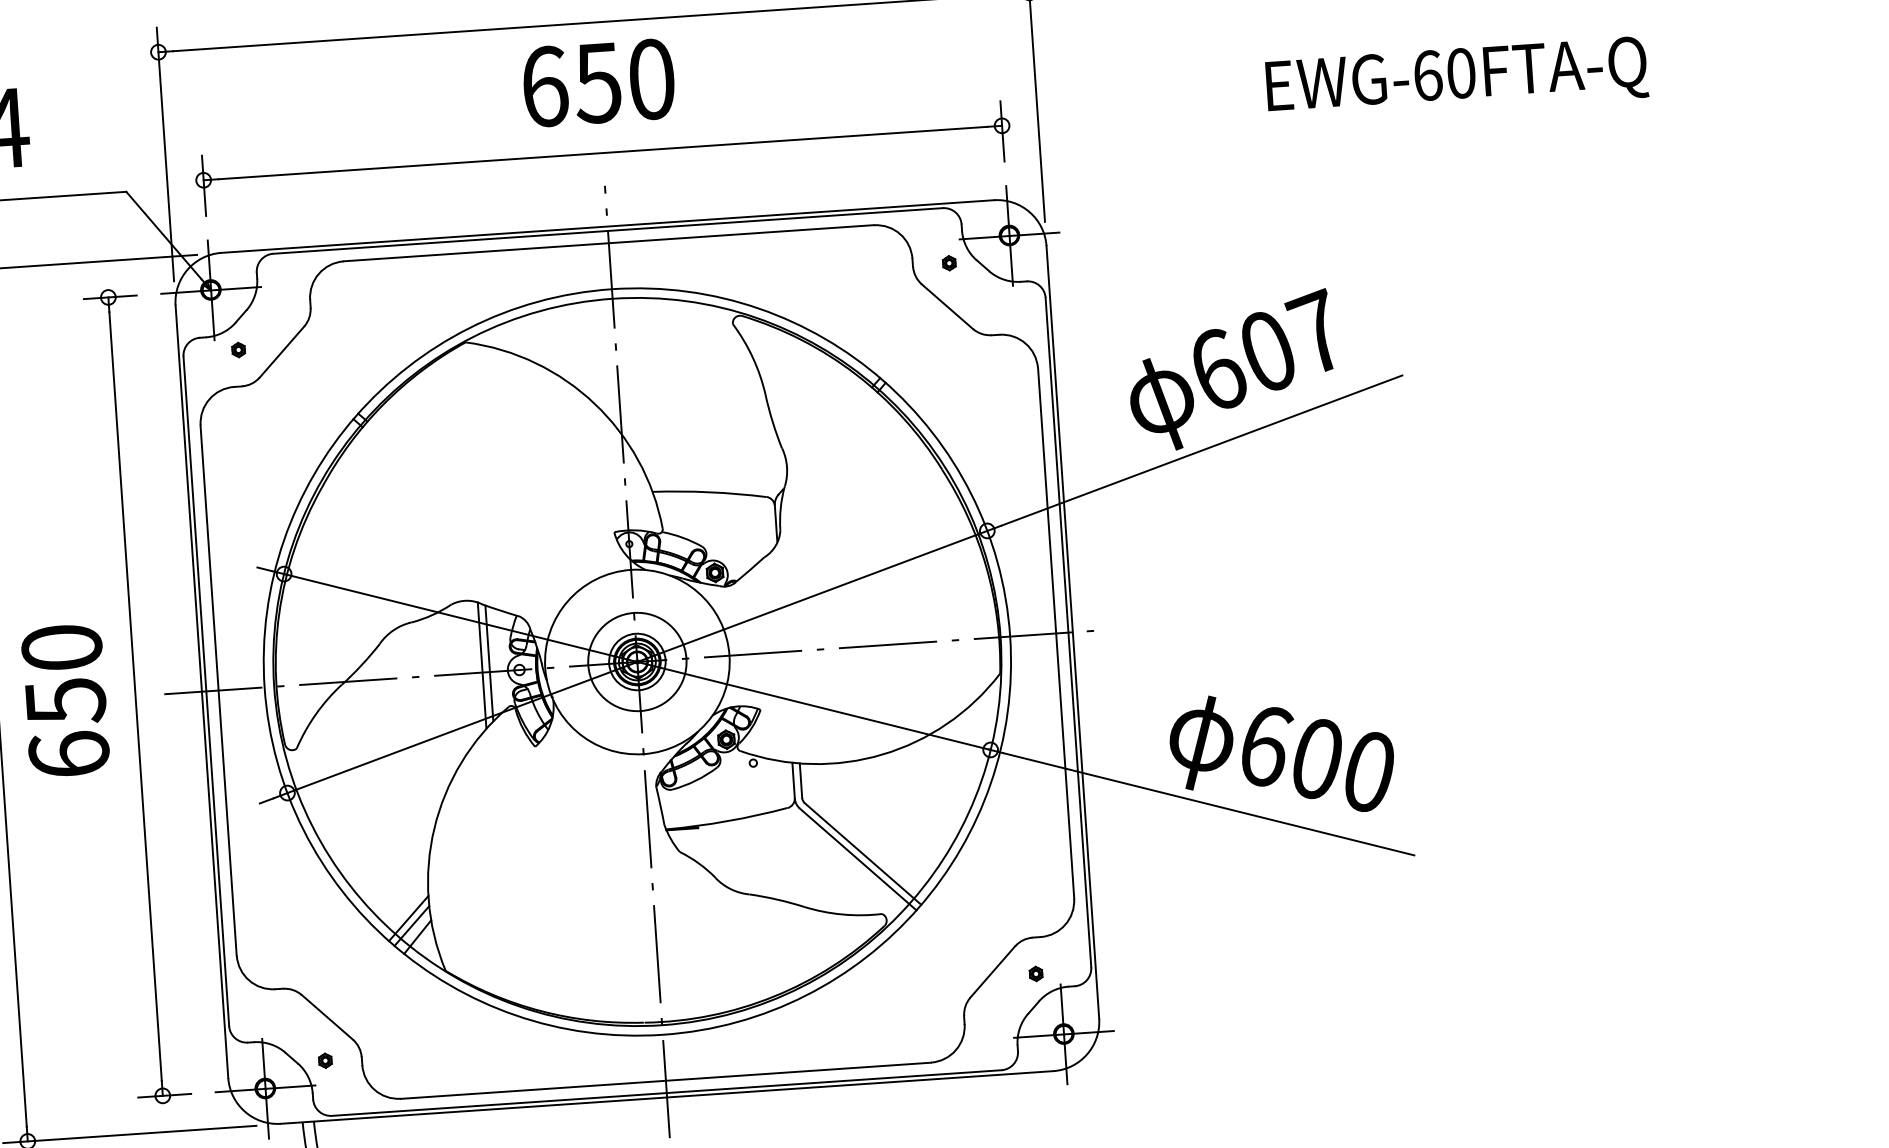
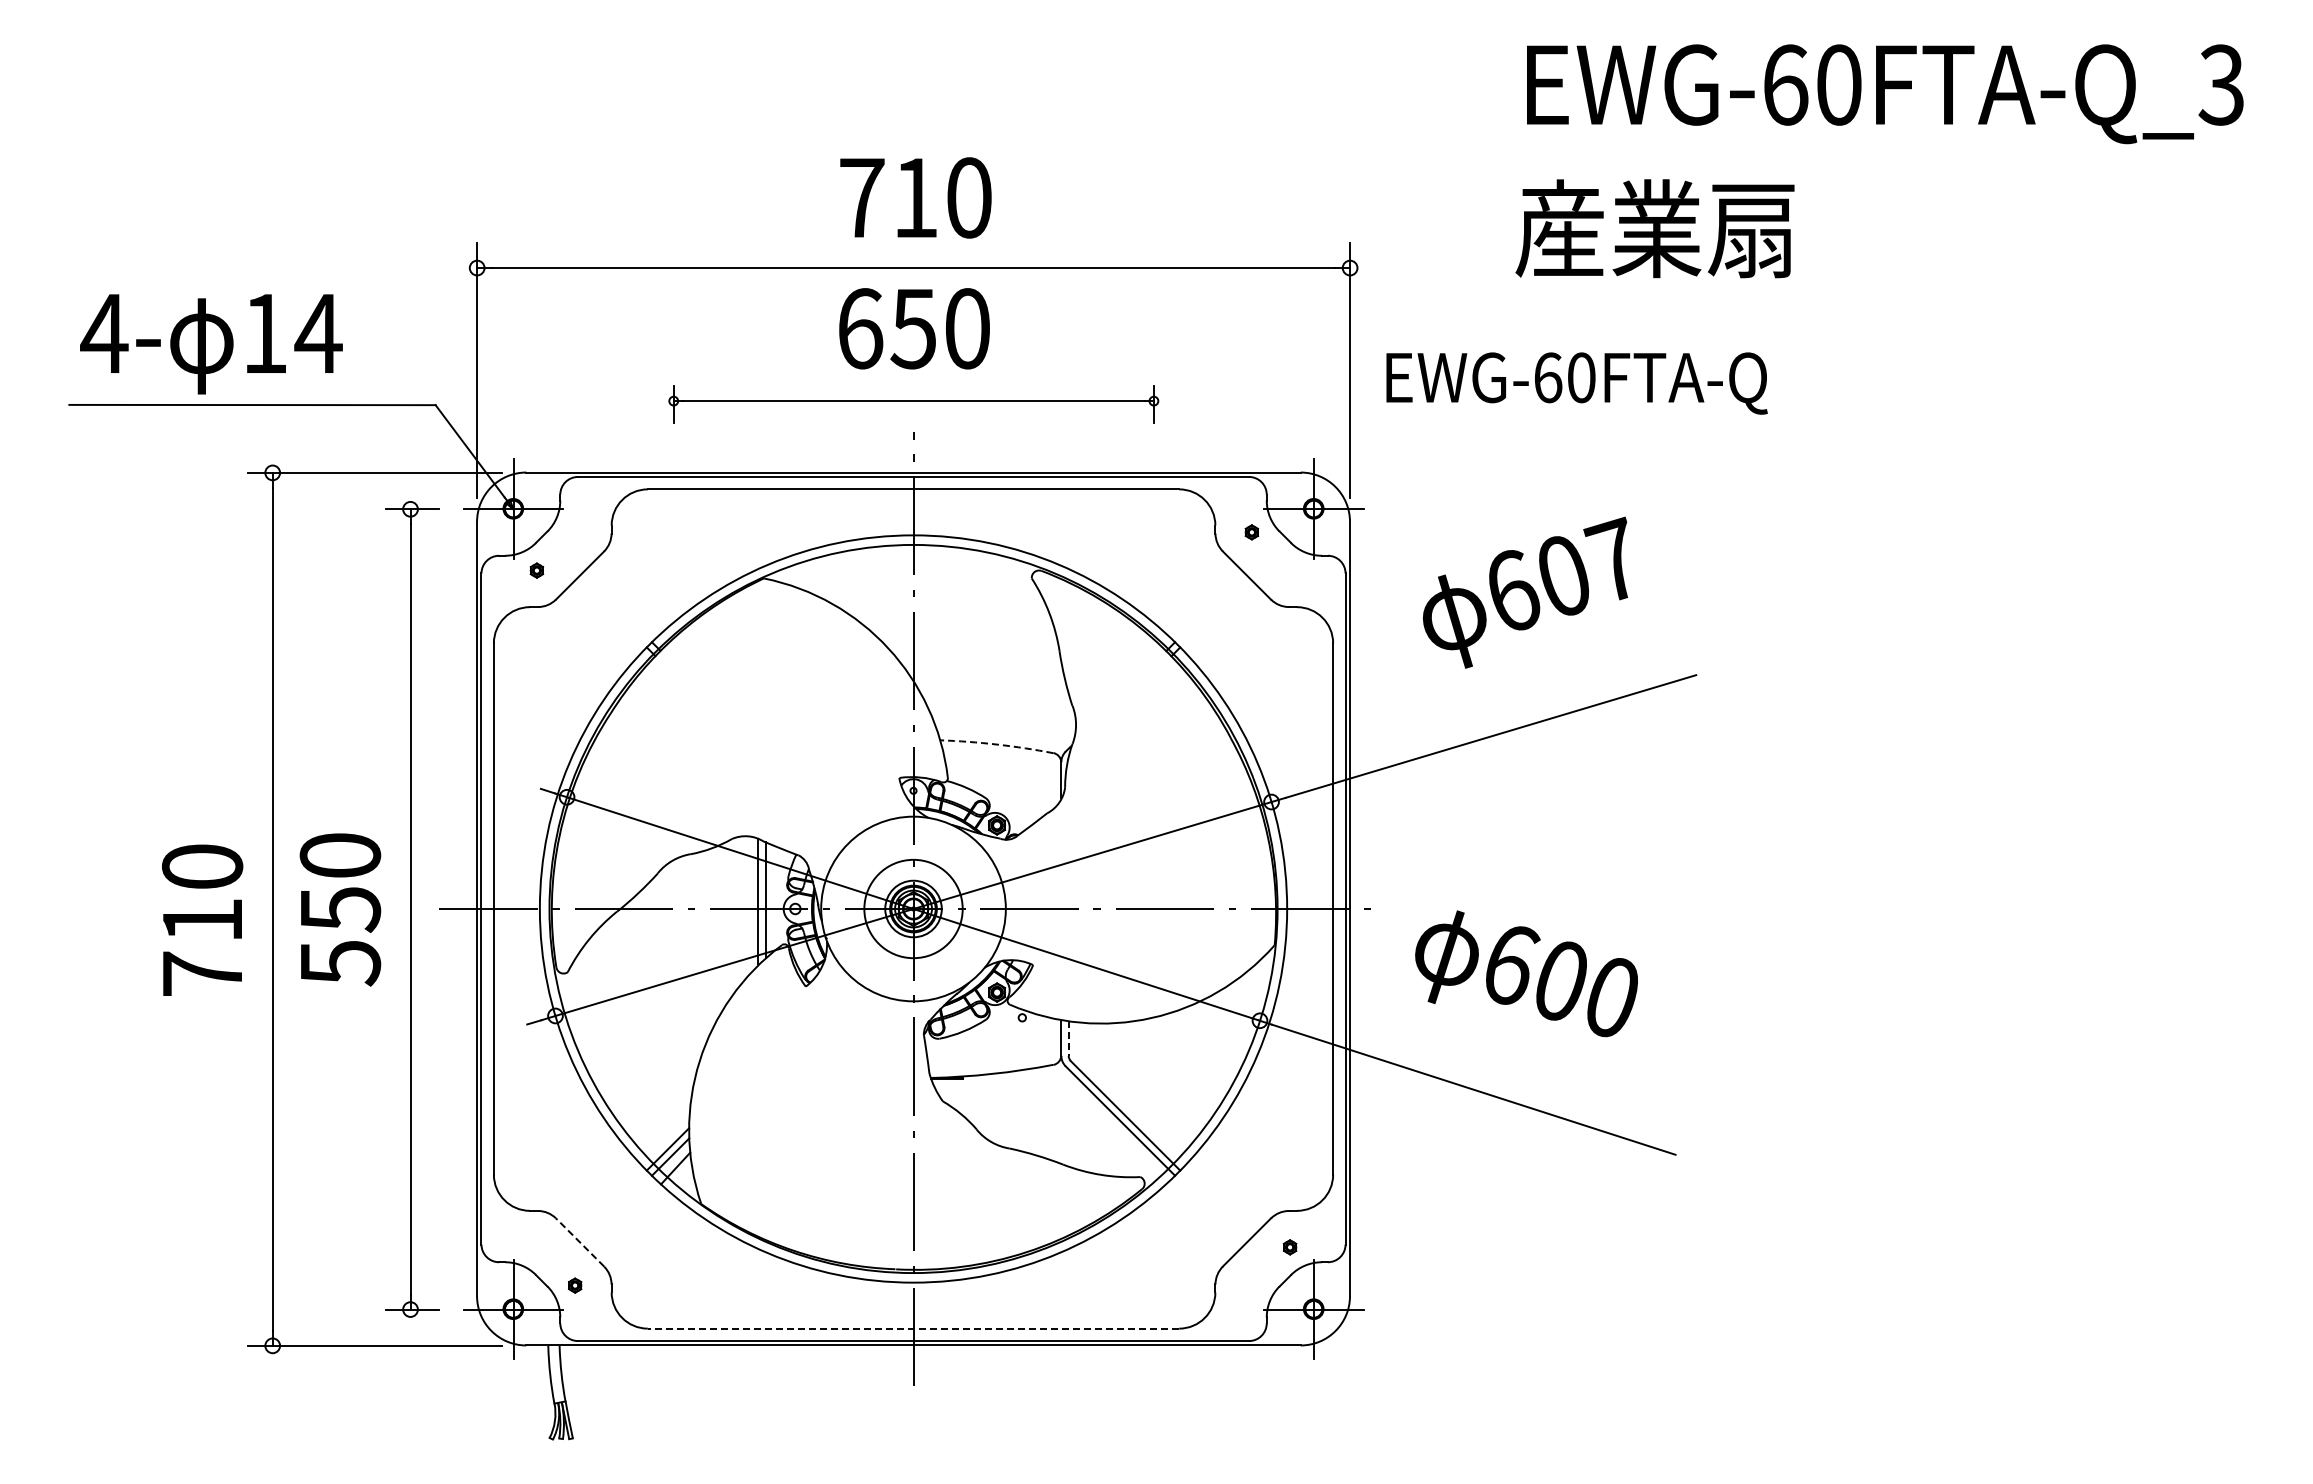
text: (1456, 79) -> (1576, 383), moved
part: (603, 158) -> (913, 404), size x0.6
text: (1229, 370) -> (1524, 592), moved
arc: (709, 492) -> (997, 744), solid -> dashed
text: (1282, 753) -> (1526, 973), moved
text: (69, 755) -> (340, 963), 650 -> 550
line: (800, 781) -> (1068, 1039), solid -> dashed
line: (326, 1017) -> (579, 1242), solid -> dashed
line: (665, 1080) -> (913, 1328), solid -> dashed

